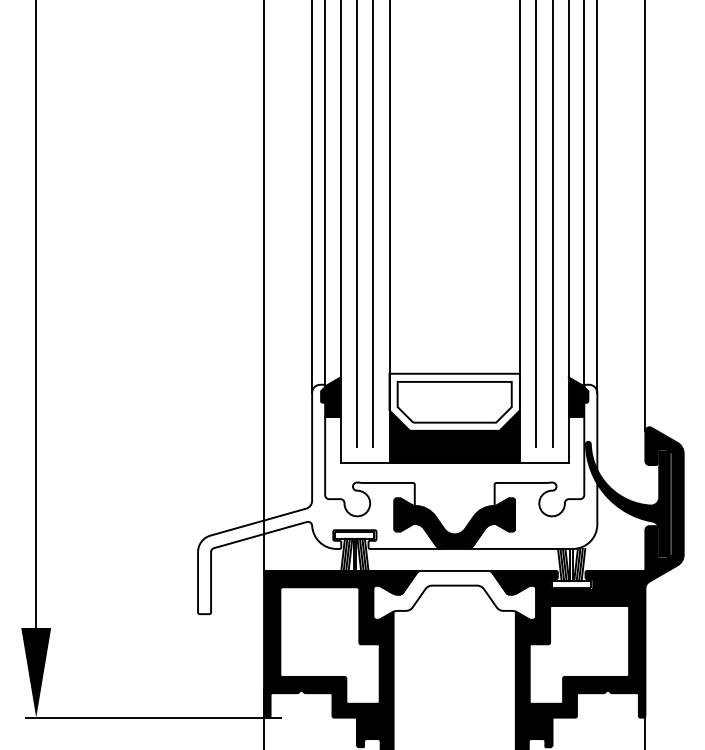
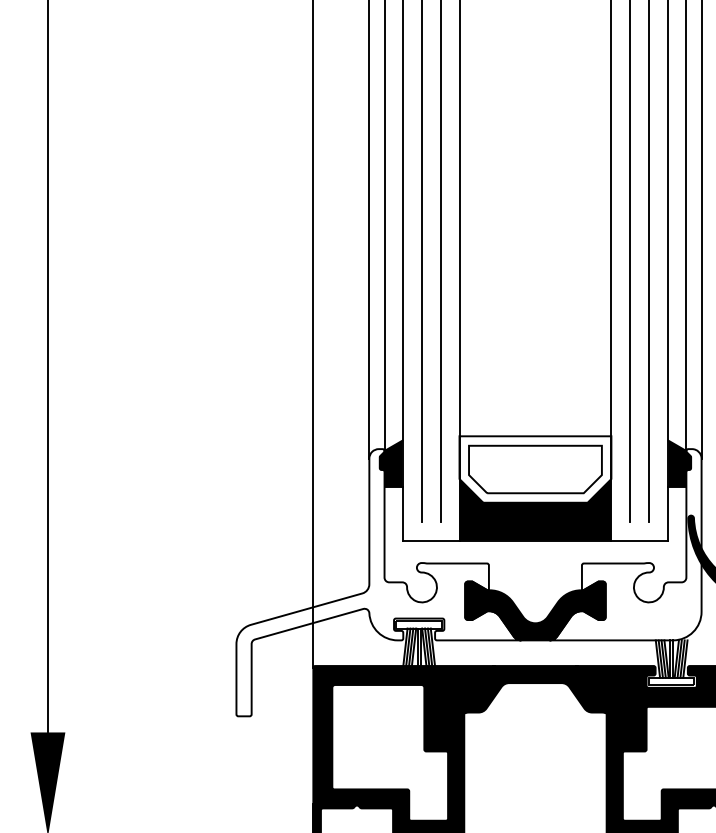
fill: (454, 594) -> (535, 693), added

